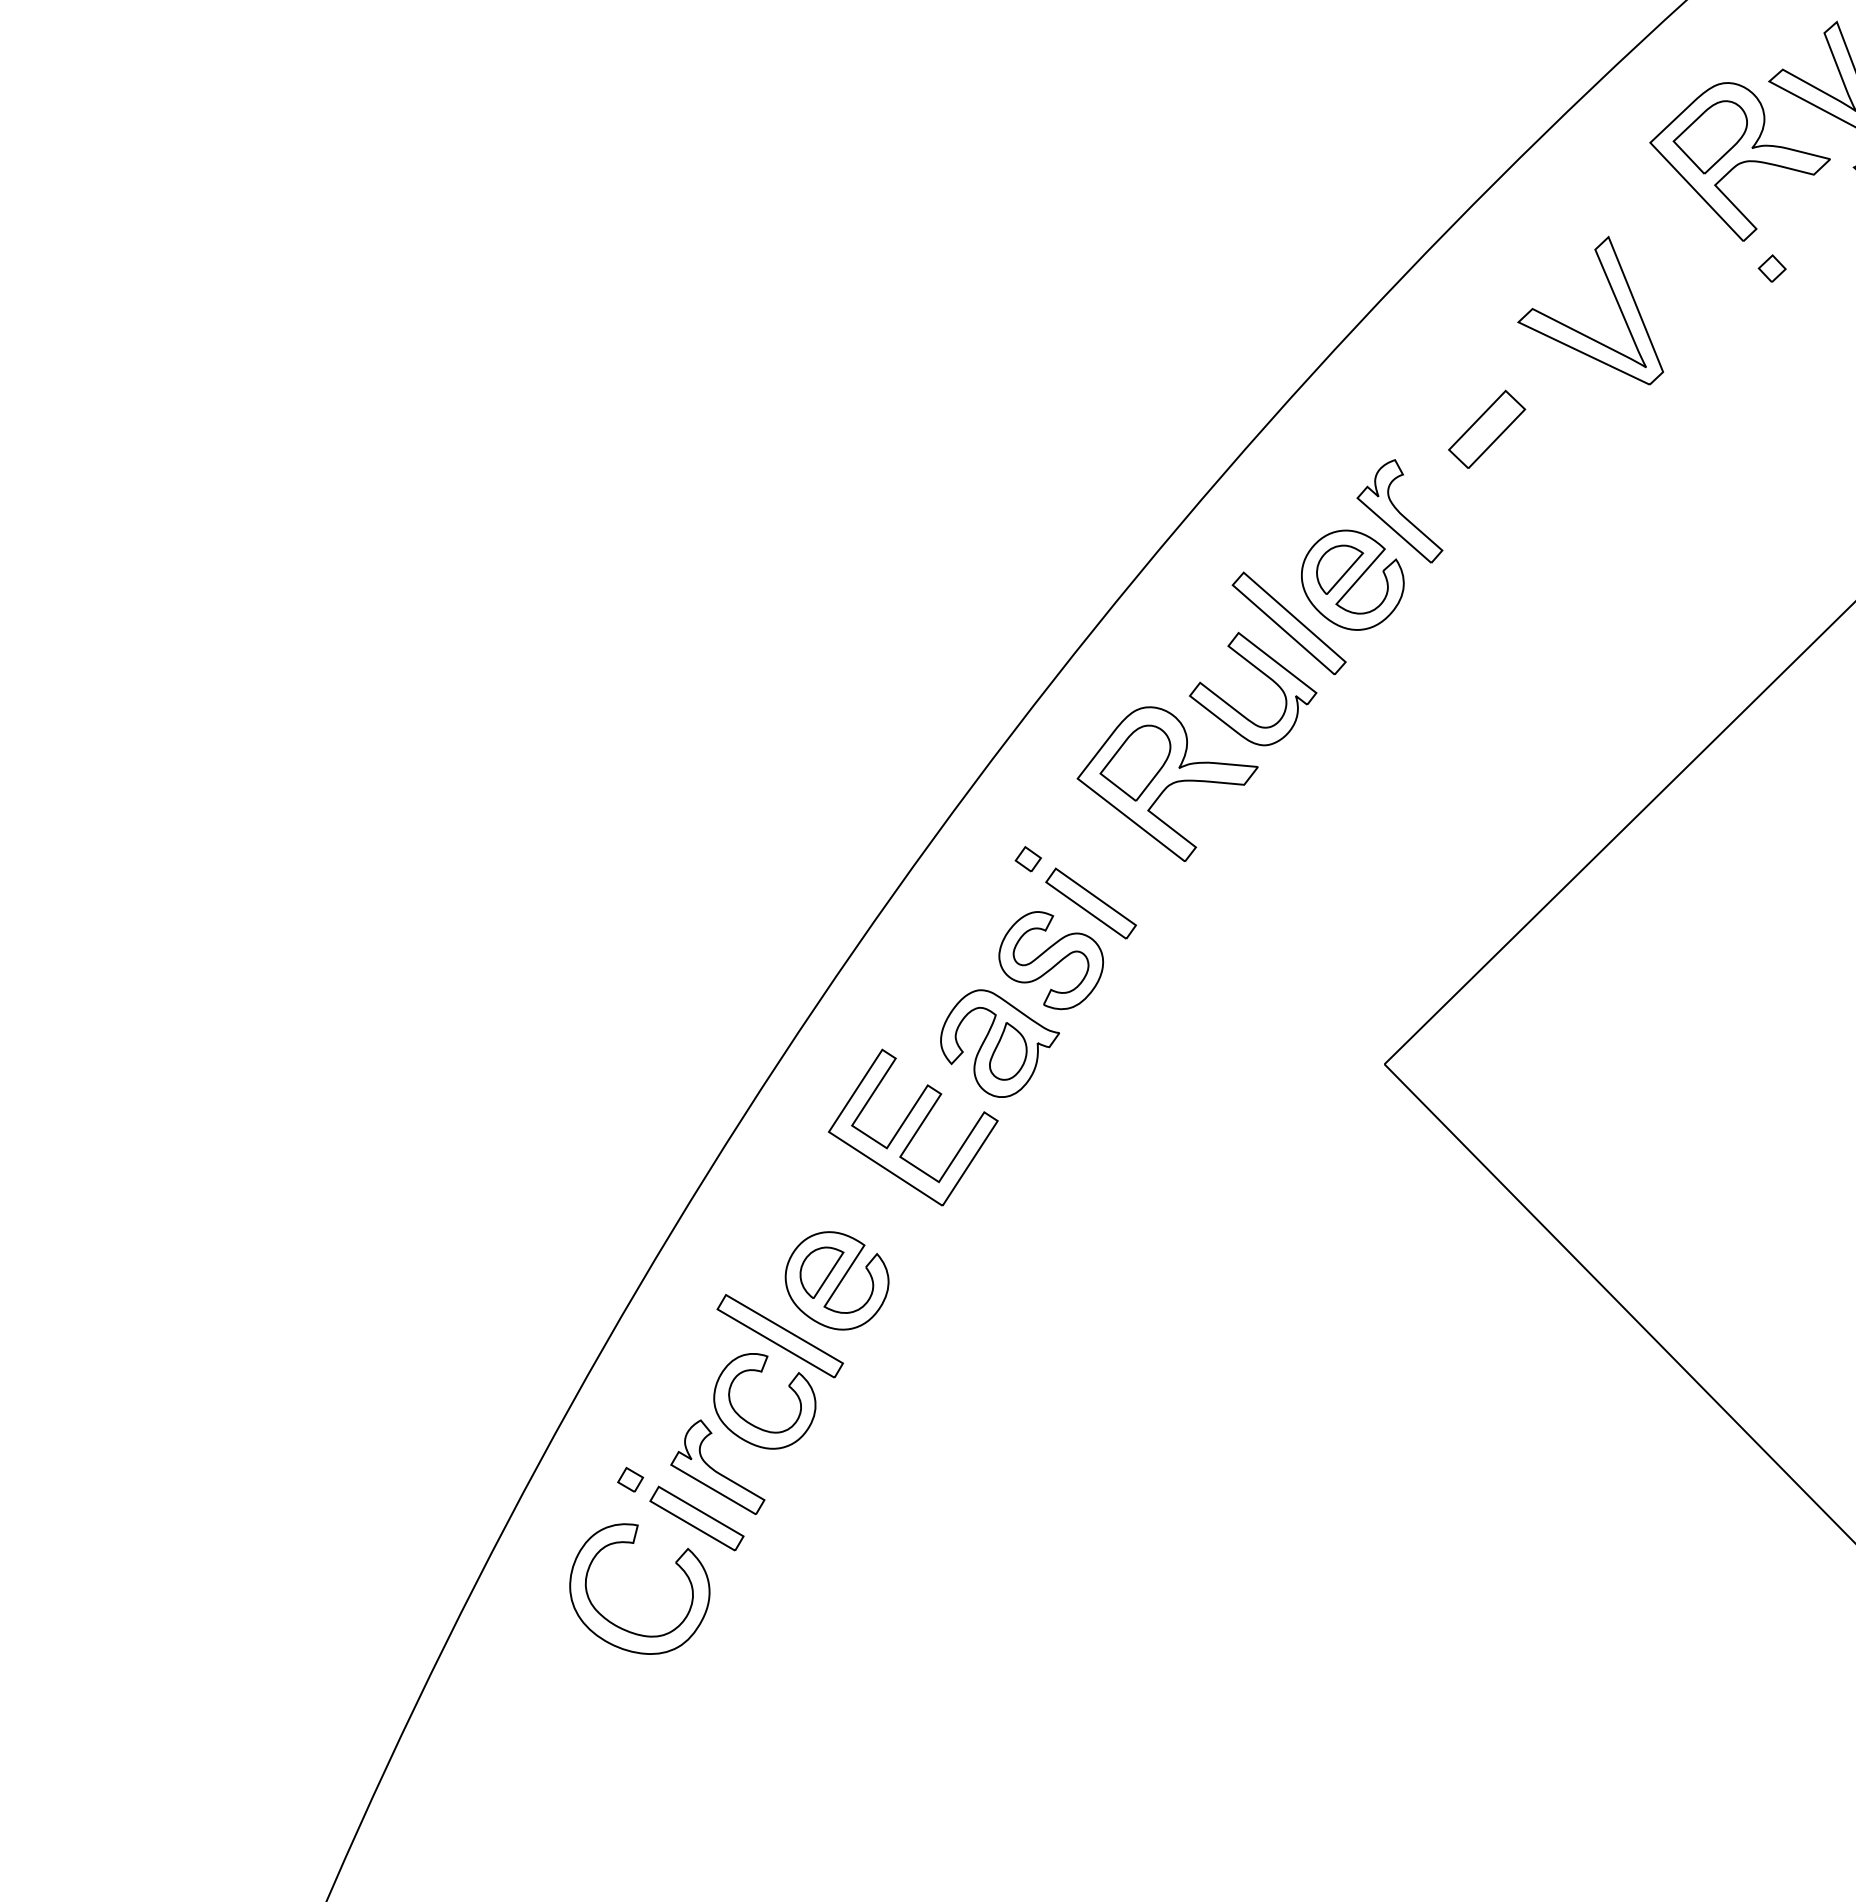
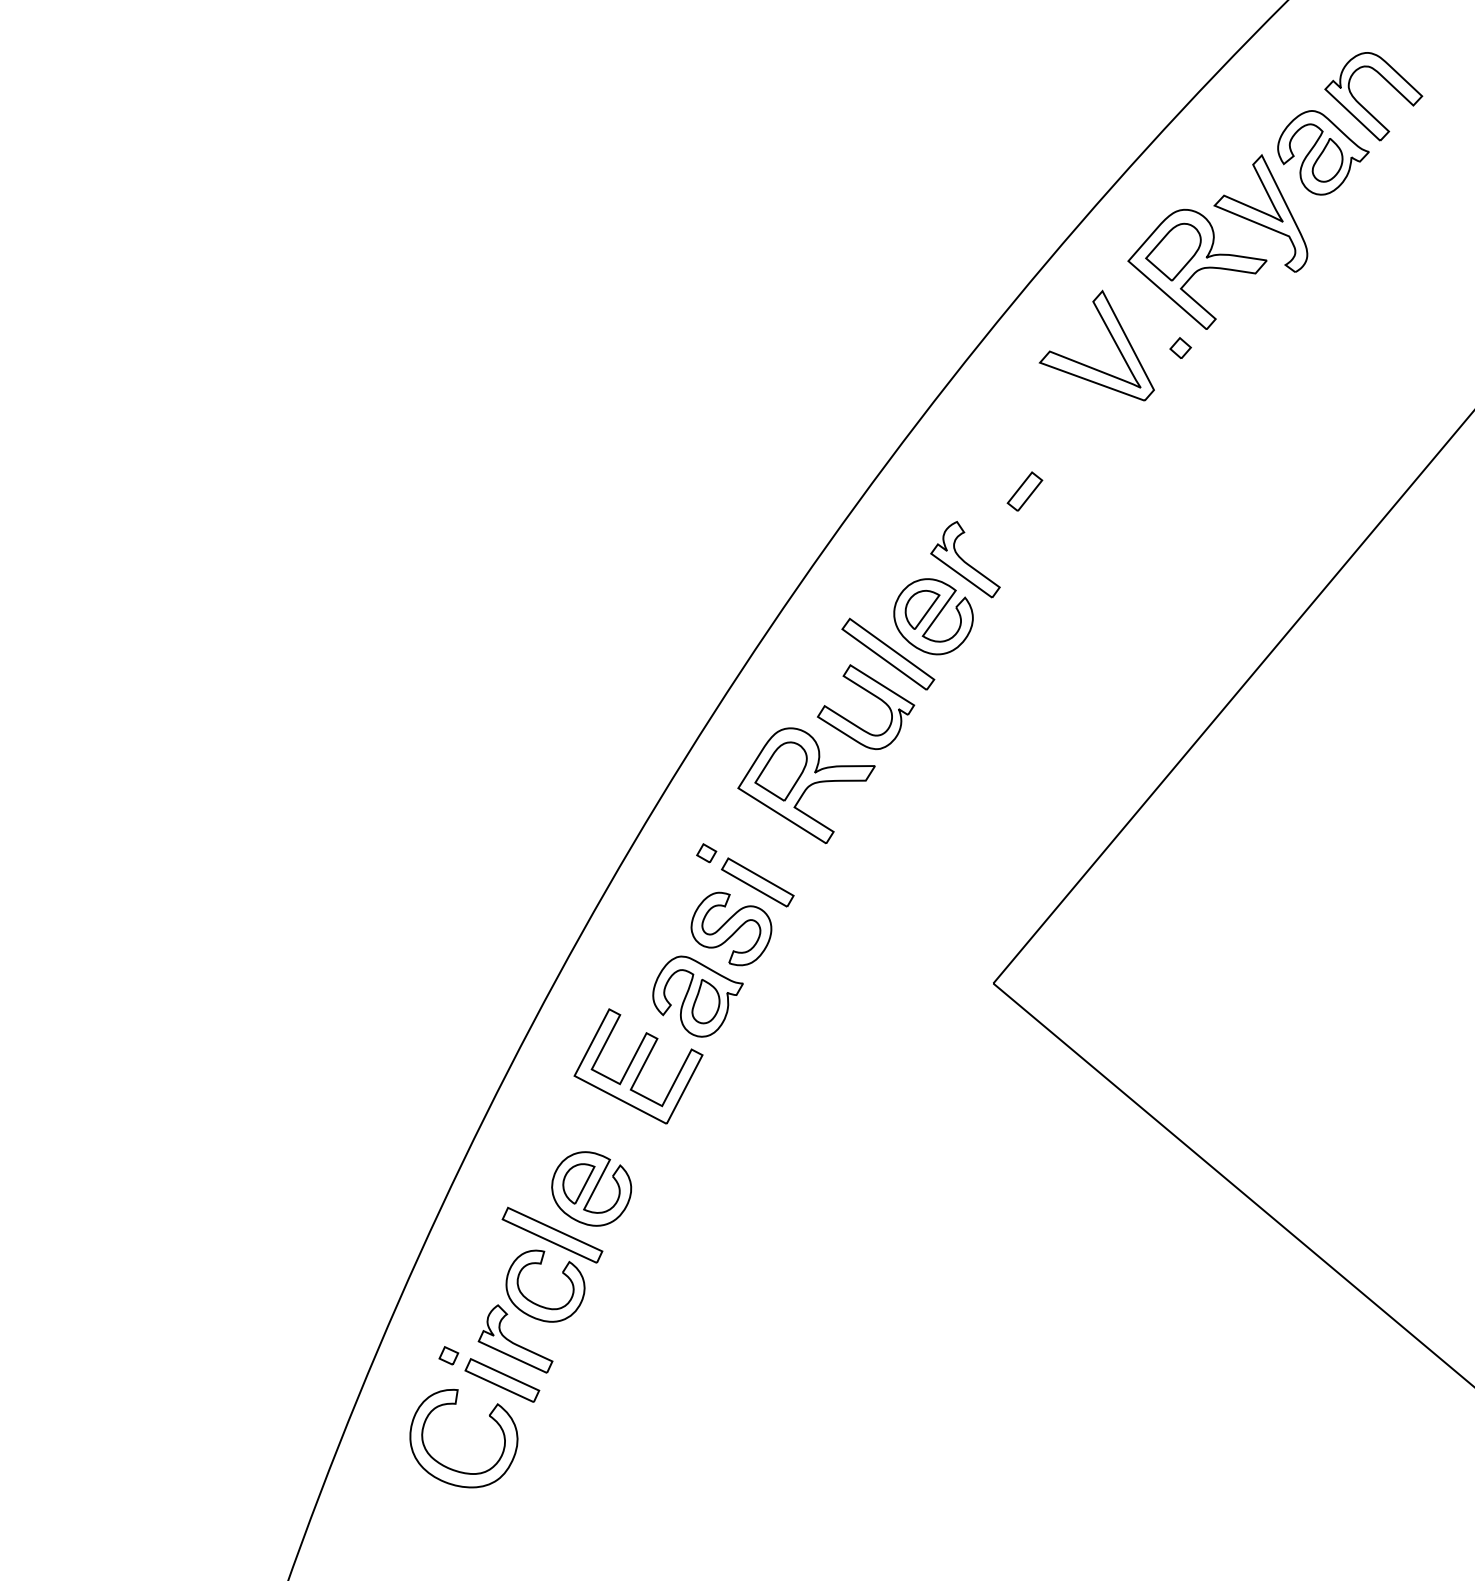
part: (1772, 267) -> (1180, 347), moved
part: (1614, 298) -> (1111, 337), moved
part: (1486, 429) -> (1024, 491), size x0.62

